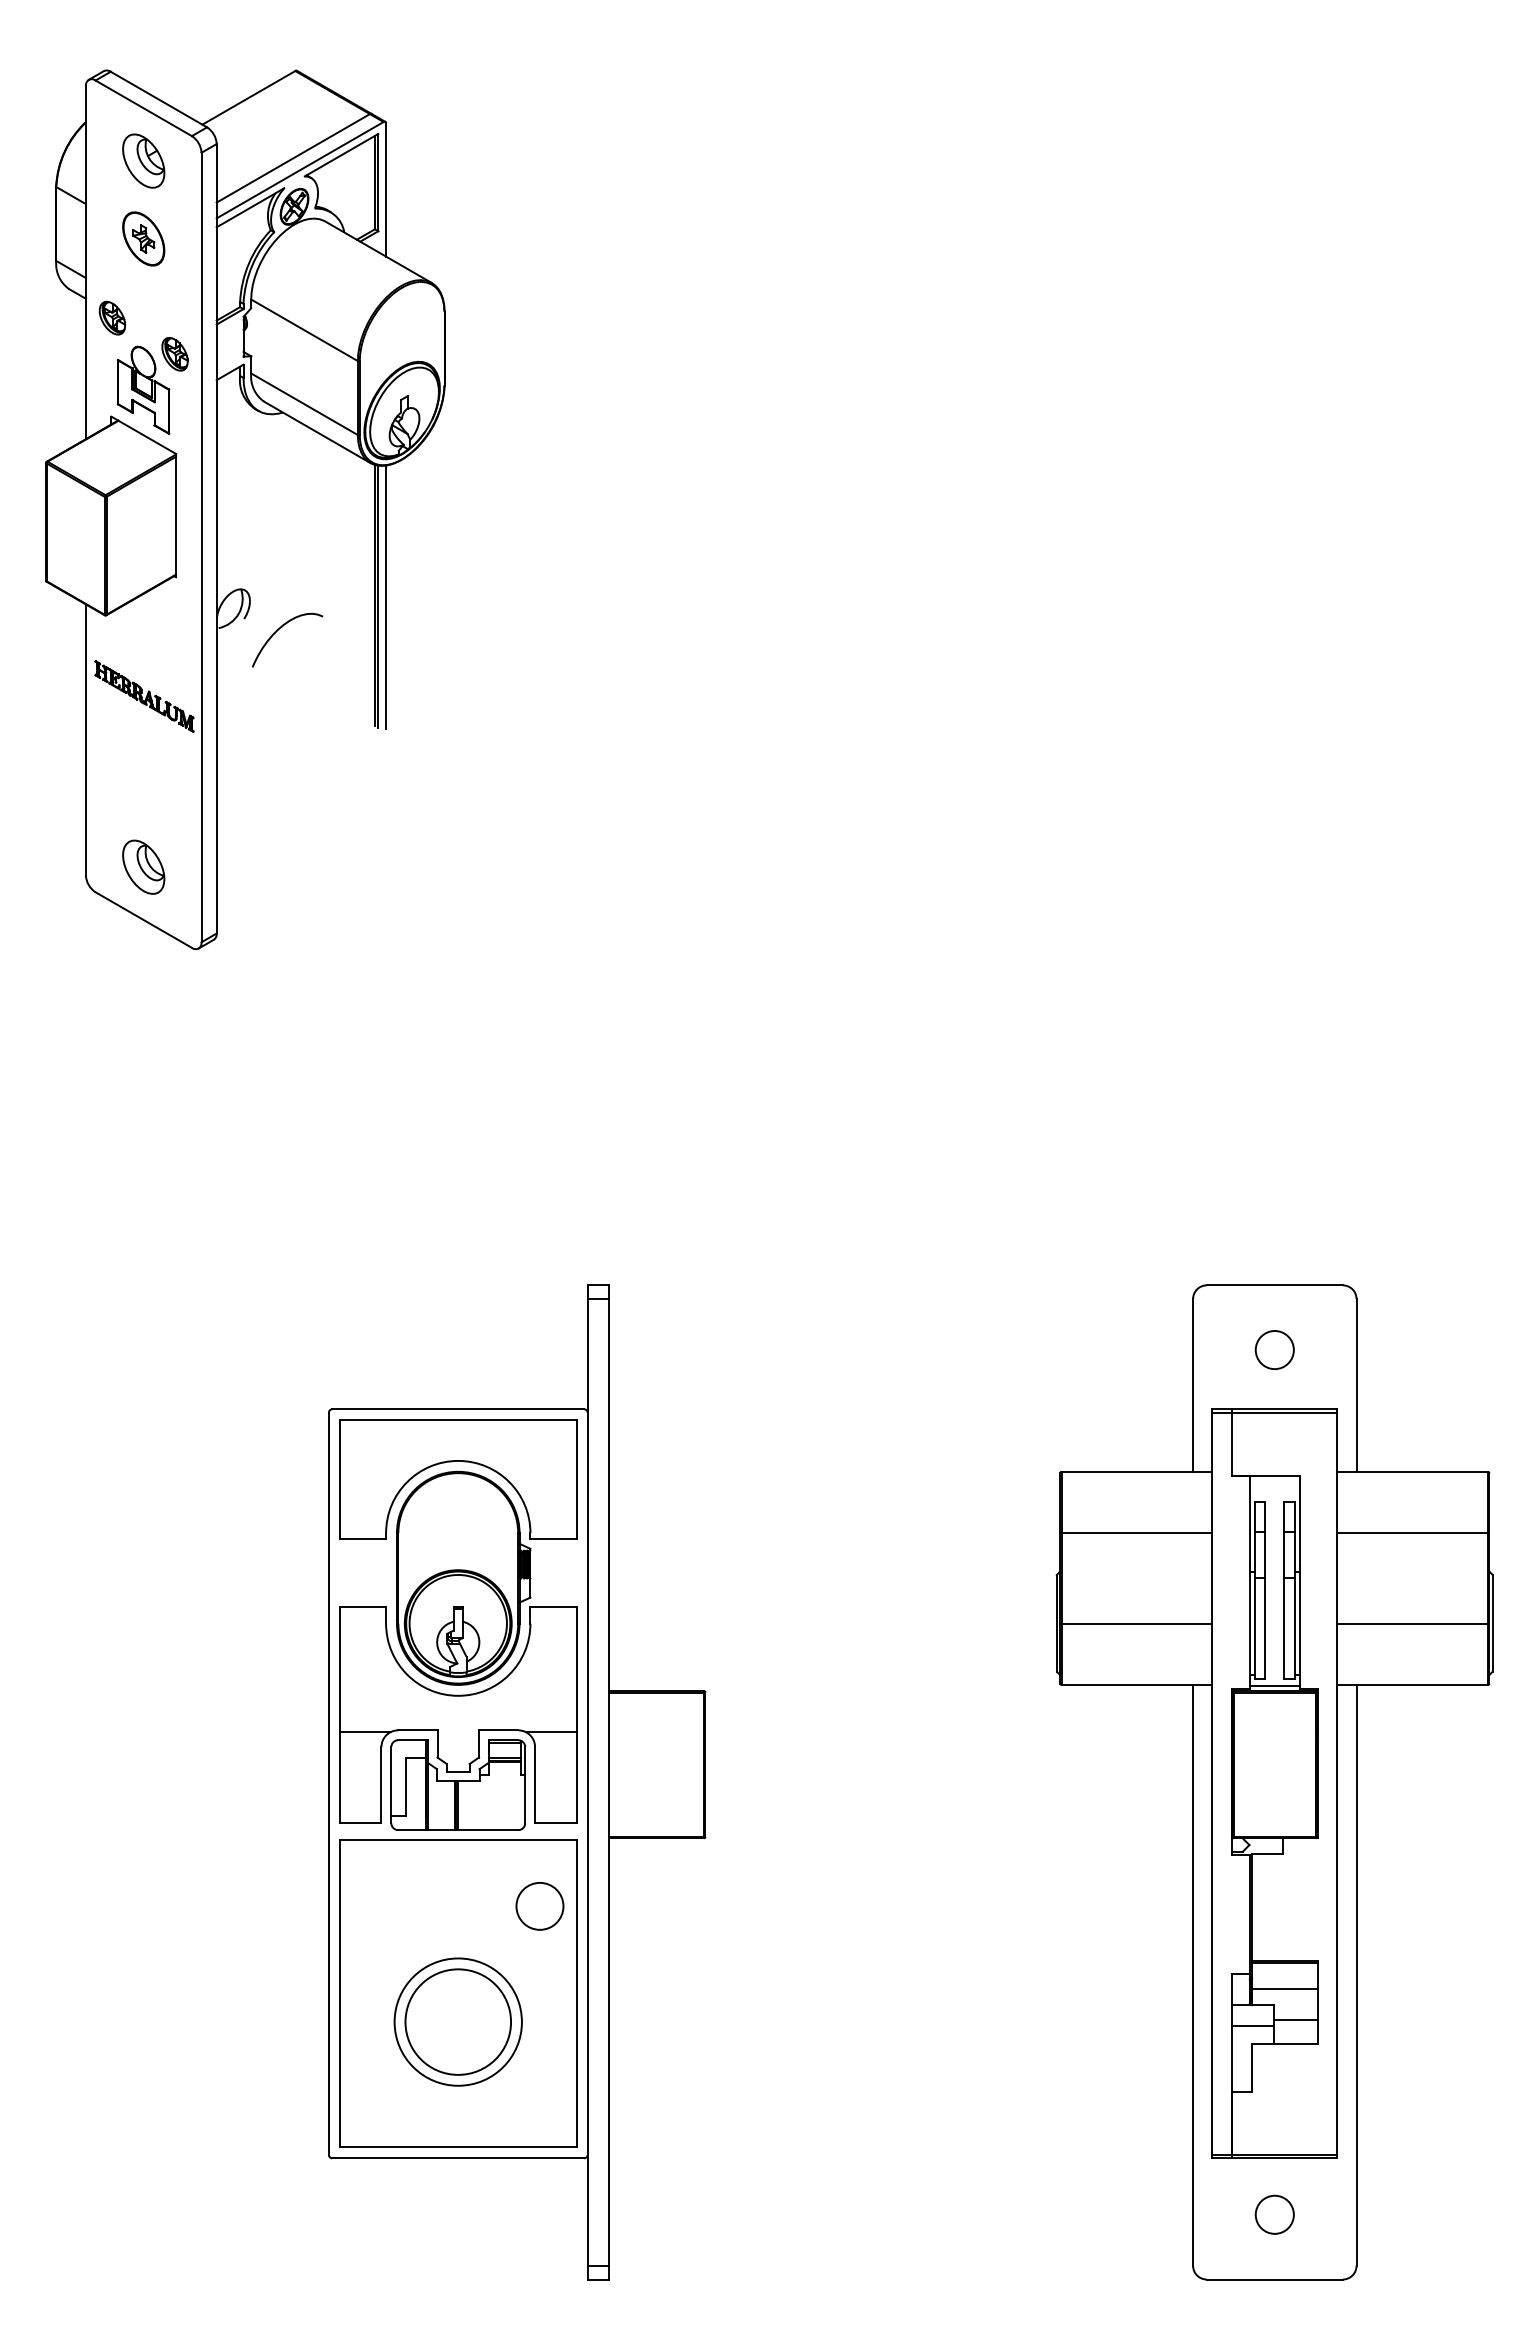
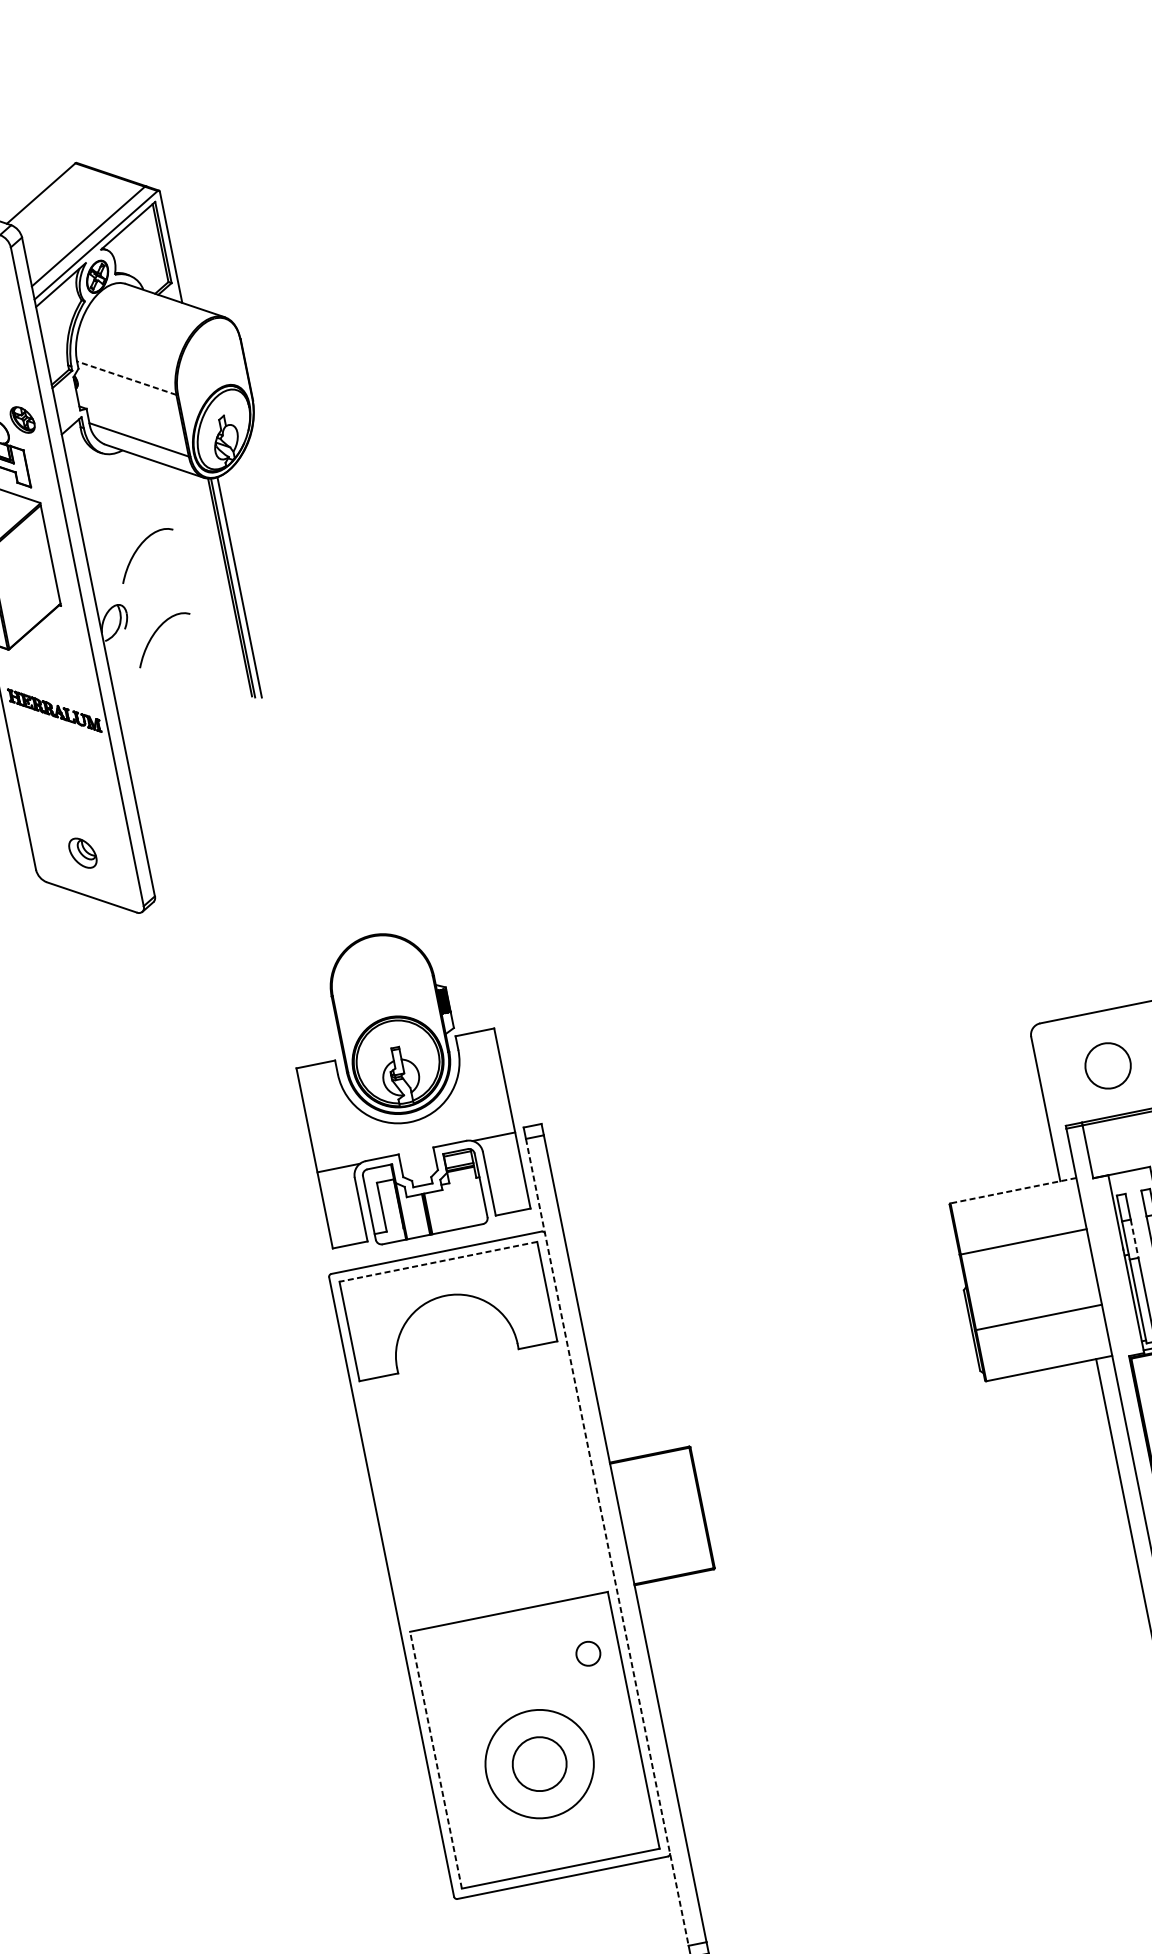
line: (304, 330) -> (126, 378), solid -> dashed
curve: (281, 527) -> (140, 546), added
part: (143, 866) -> (82, 852), size x0.7
circle: (1274, 1349) -> (1107, 1065), size x1.4
line: (457, 1420) -> (437, 1262), solid -> dashed
line: (1136, 1471) -> (1013, 1190), solid -> dashed
line: (1265, 1555) -> (1134, 1238), solid -> dashed
part: (458, 1650) -> (402, 1084), moved
line: (587, 1782) -> (607, 1542), solid -> dashed
circle: (539, 1905) -> (587, 1653), size x0.6
line: (339, 1993) -> (435, 1760), solid -> dashed
circle: (458, 2021) -> (539, 1763), size x0.6

